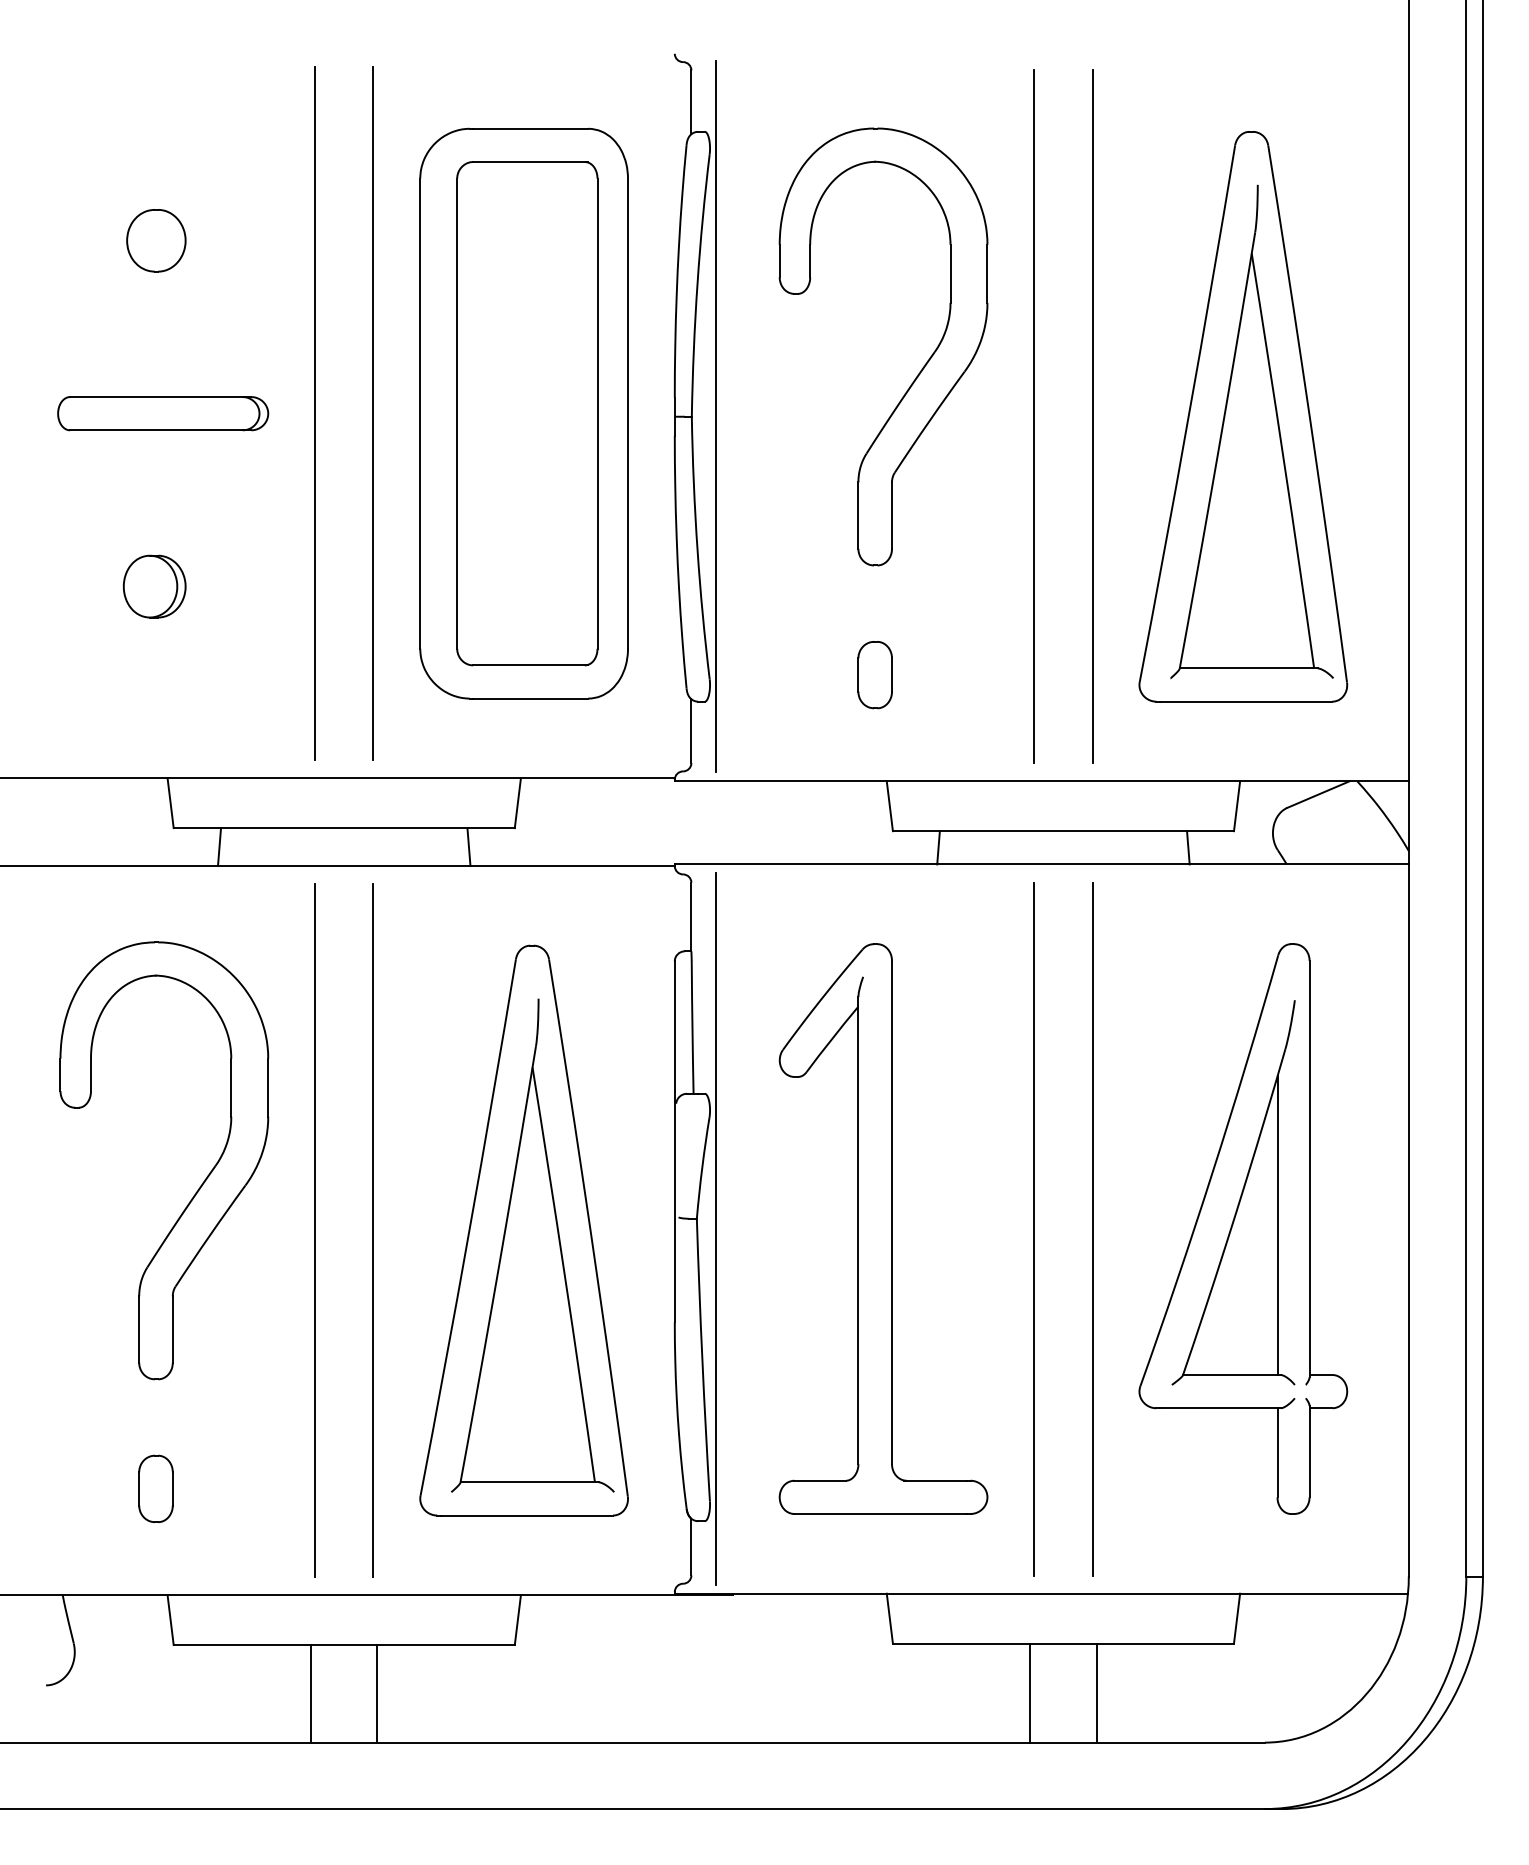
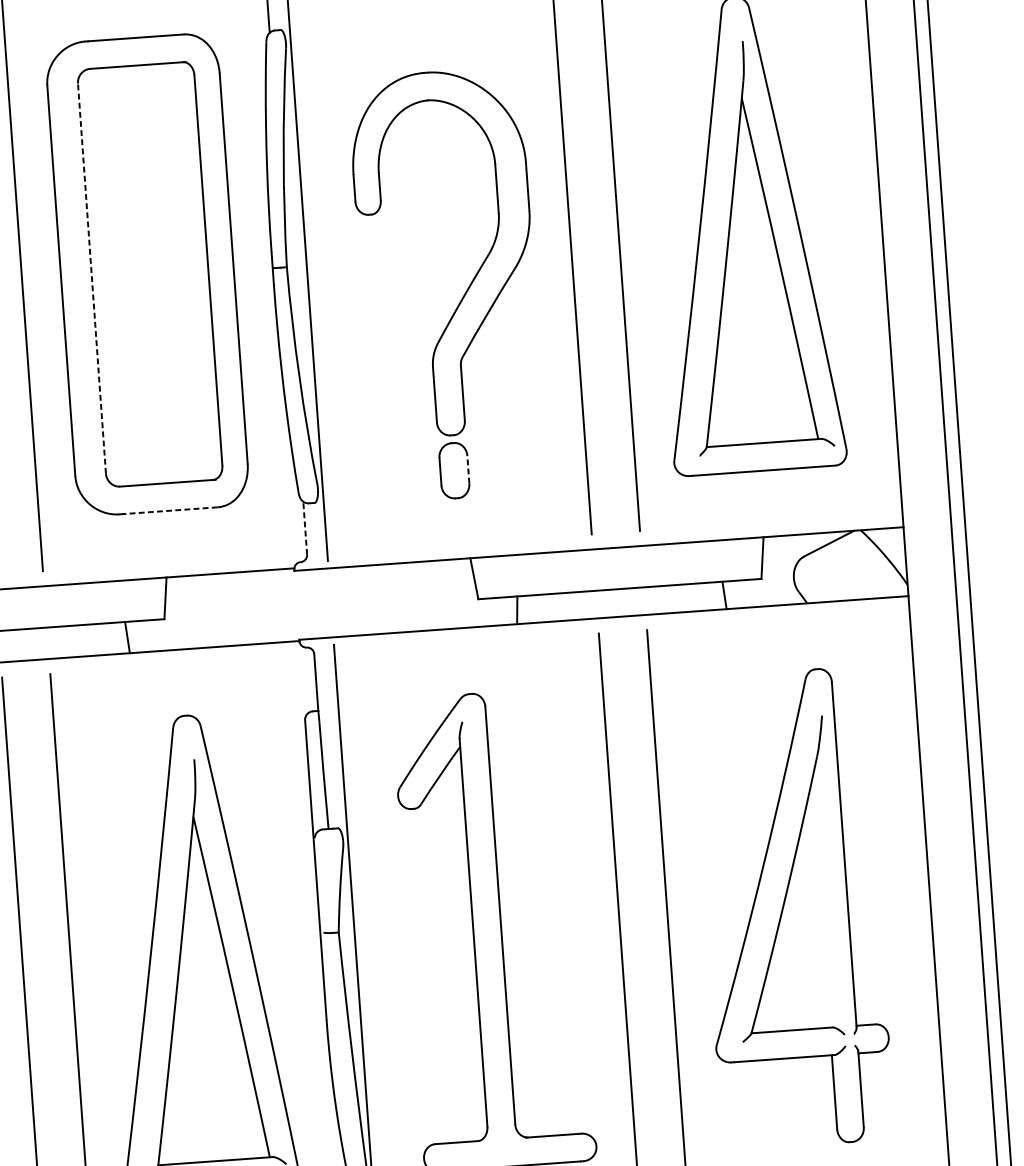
part: (917, 374) -> (475, 274), moved
line: (457, 413) -> (92, 278), solid -> dashed
line: (892, 675) -> (468, 470), solid -> dashed
line: (530, 698) -> (169, 510), solid -> dashed
line: (691, 731) -> (305, 528), solid -> dashed
line: (1277, 1225) -> (821, 903), removed

